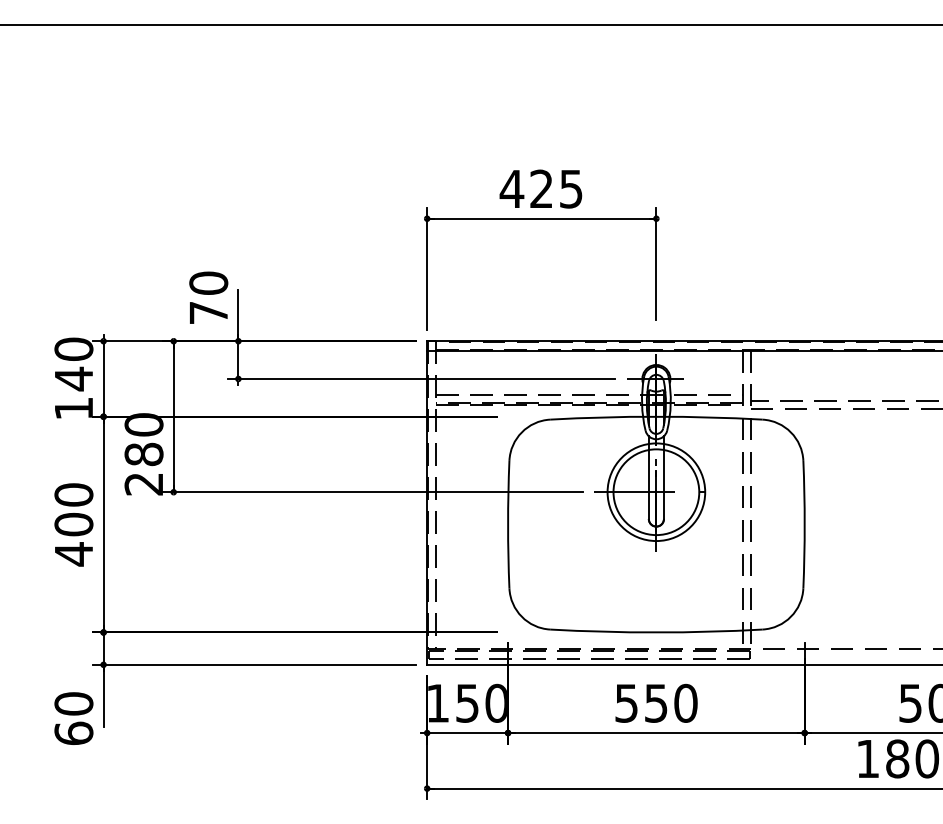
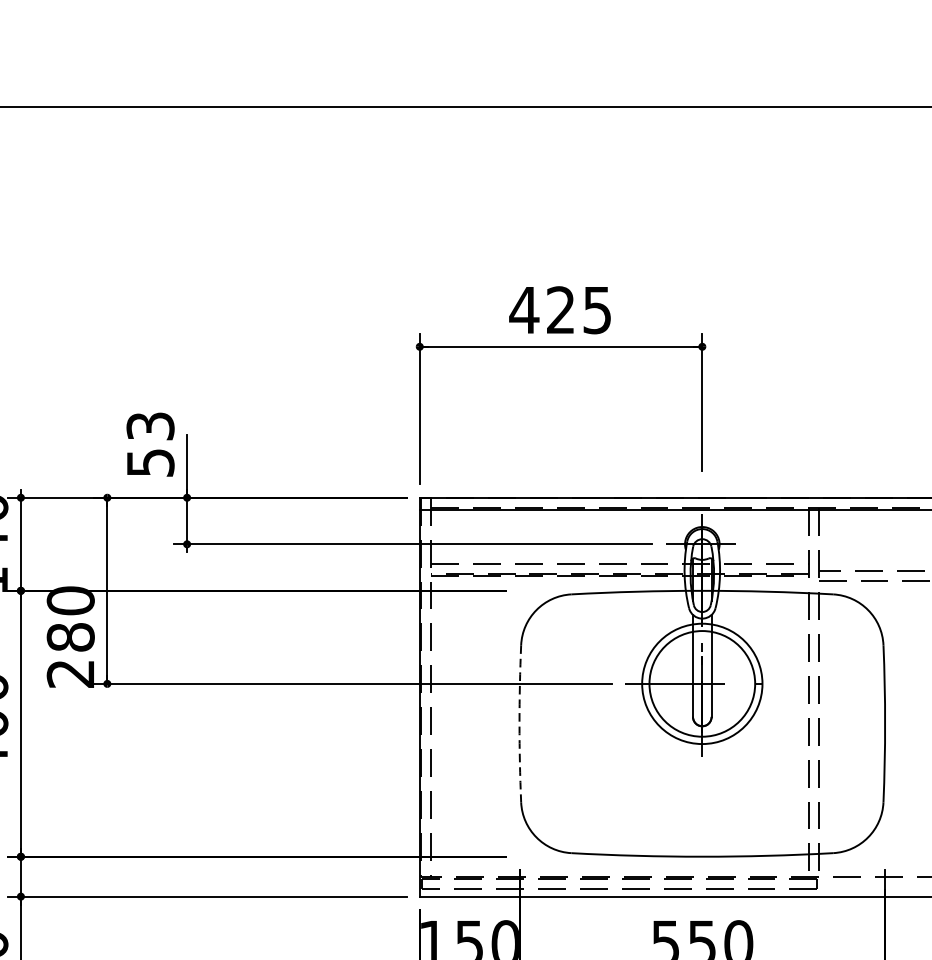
text: (208, 297) -> (150, 443), 70 -> 53
arc: (508, 524) -> (520, 723), solid -> dashed

